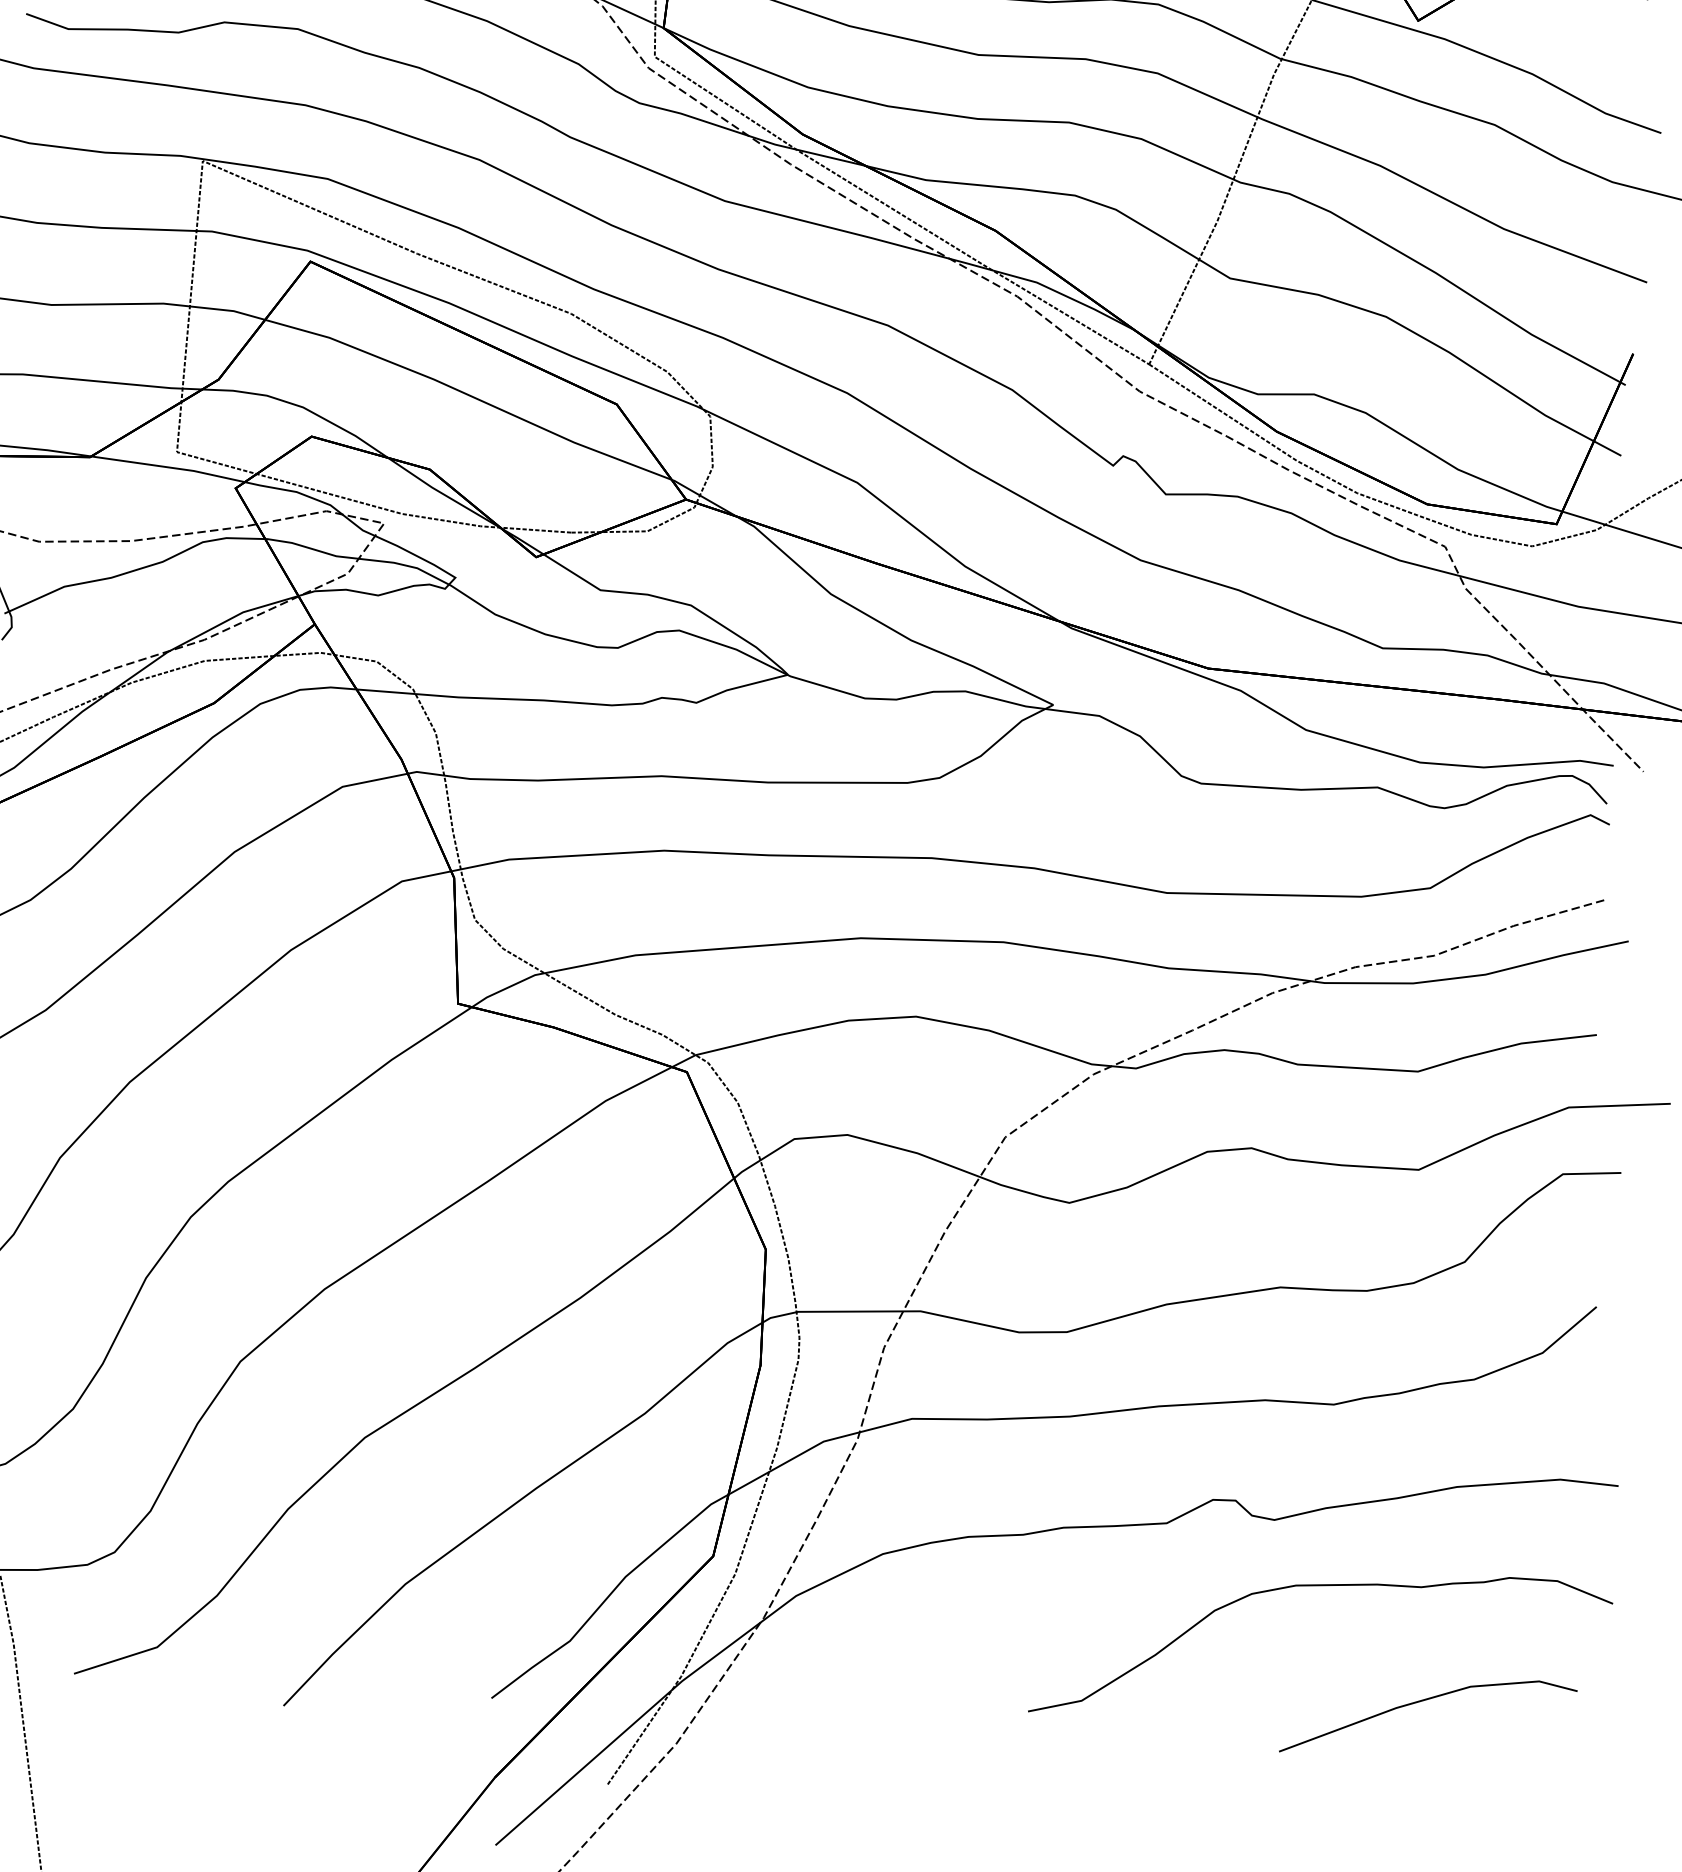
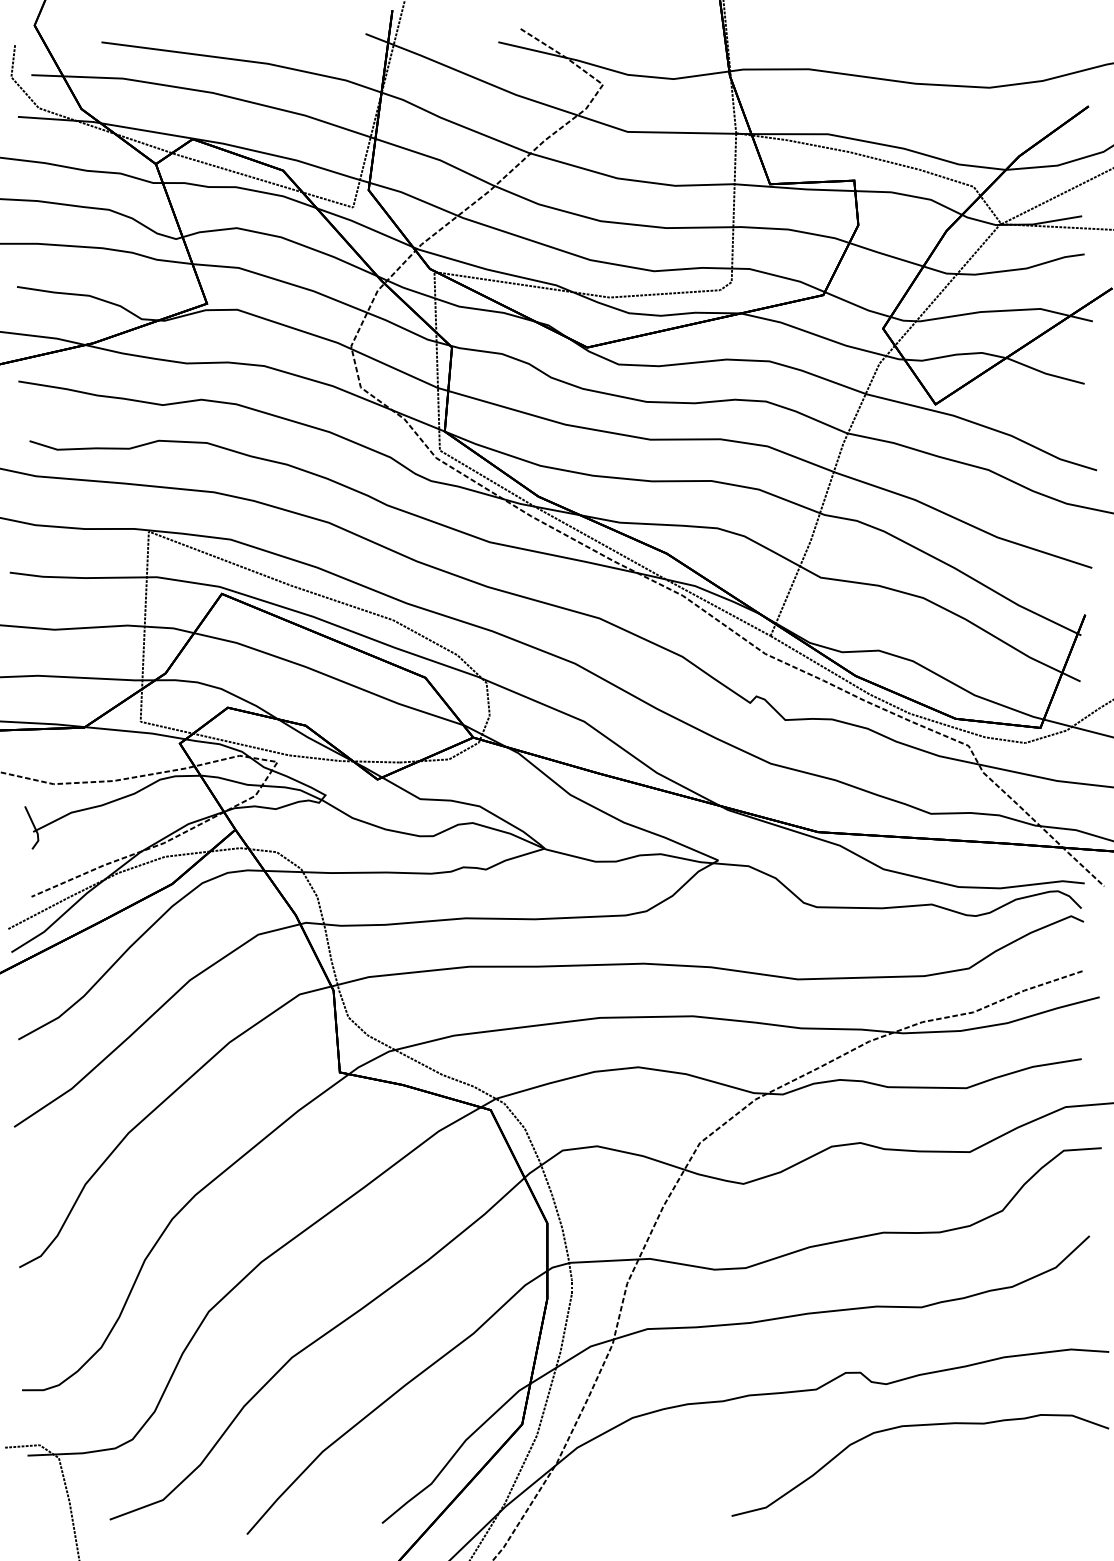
line: (1423, 1702) -> (988, 1498), removed

